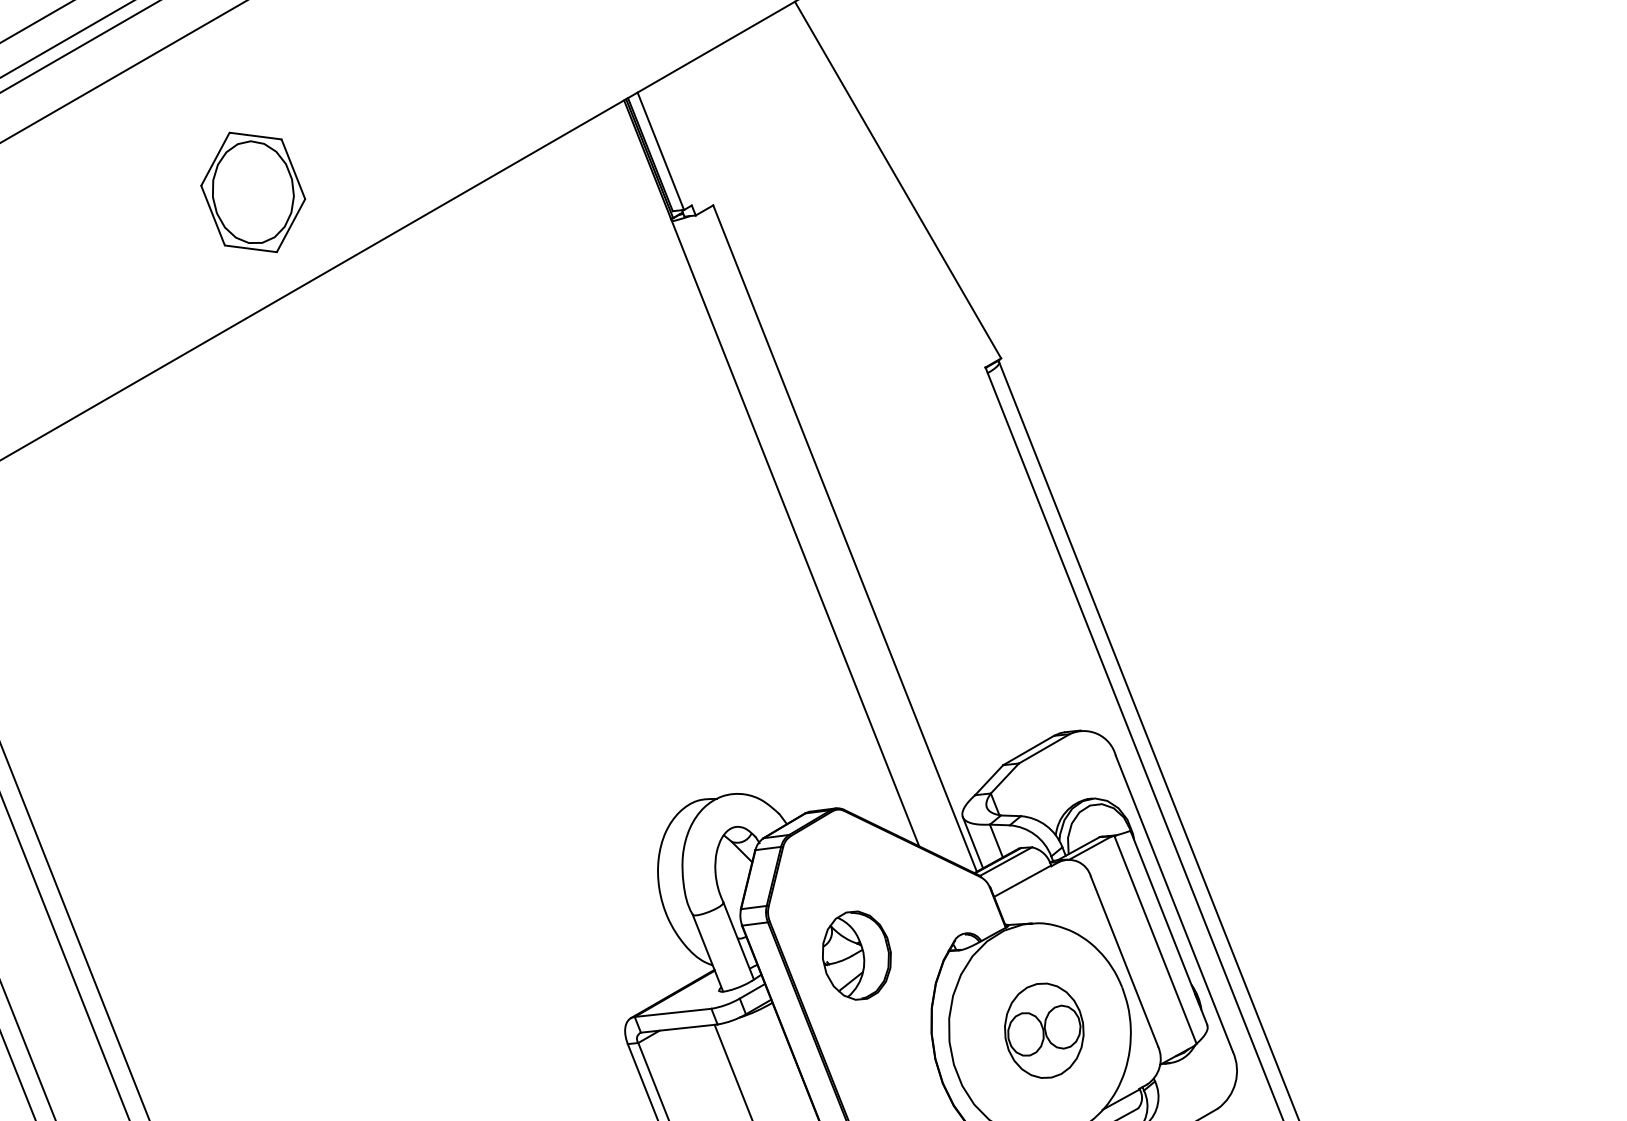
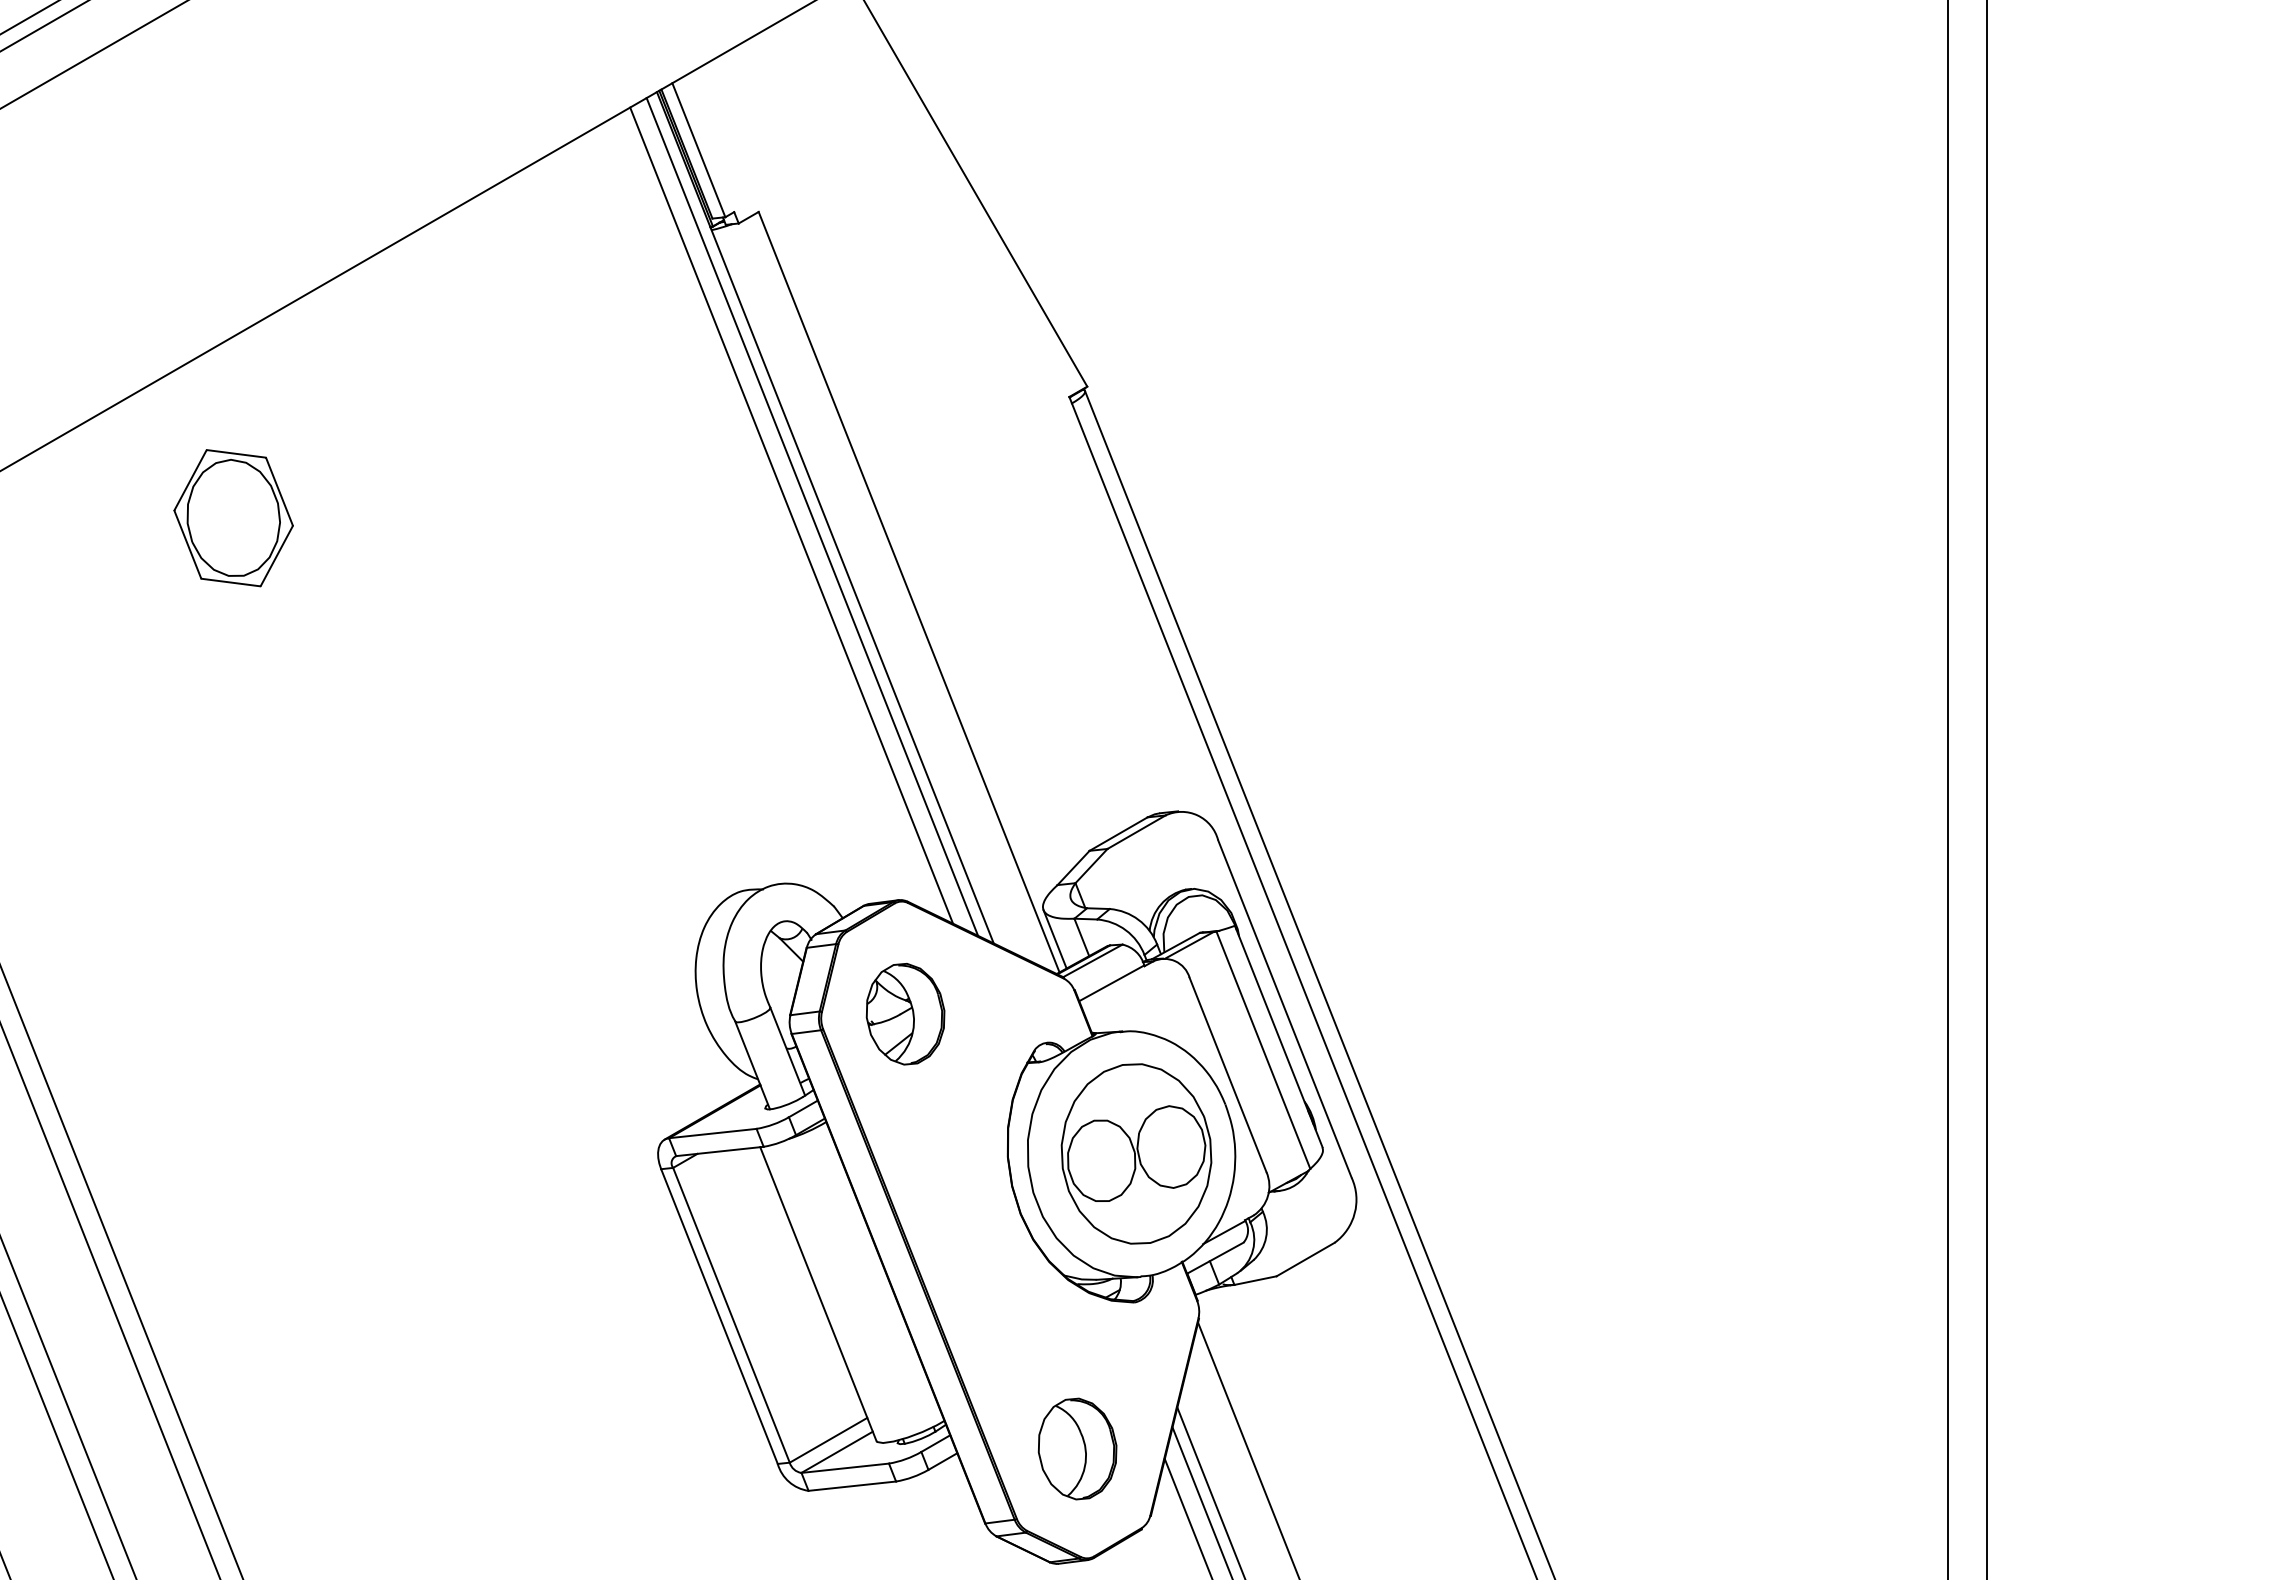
part: (253, 192) -> (233, 518), moved
line: (742, 471) -> (791, 515), added
line: (760, 472) -> (812, 516), added
part: (856, 955) -> (905, 1014), moved
part: (1044, 1030) -> (1136, 1153), size x1.67

